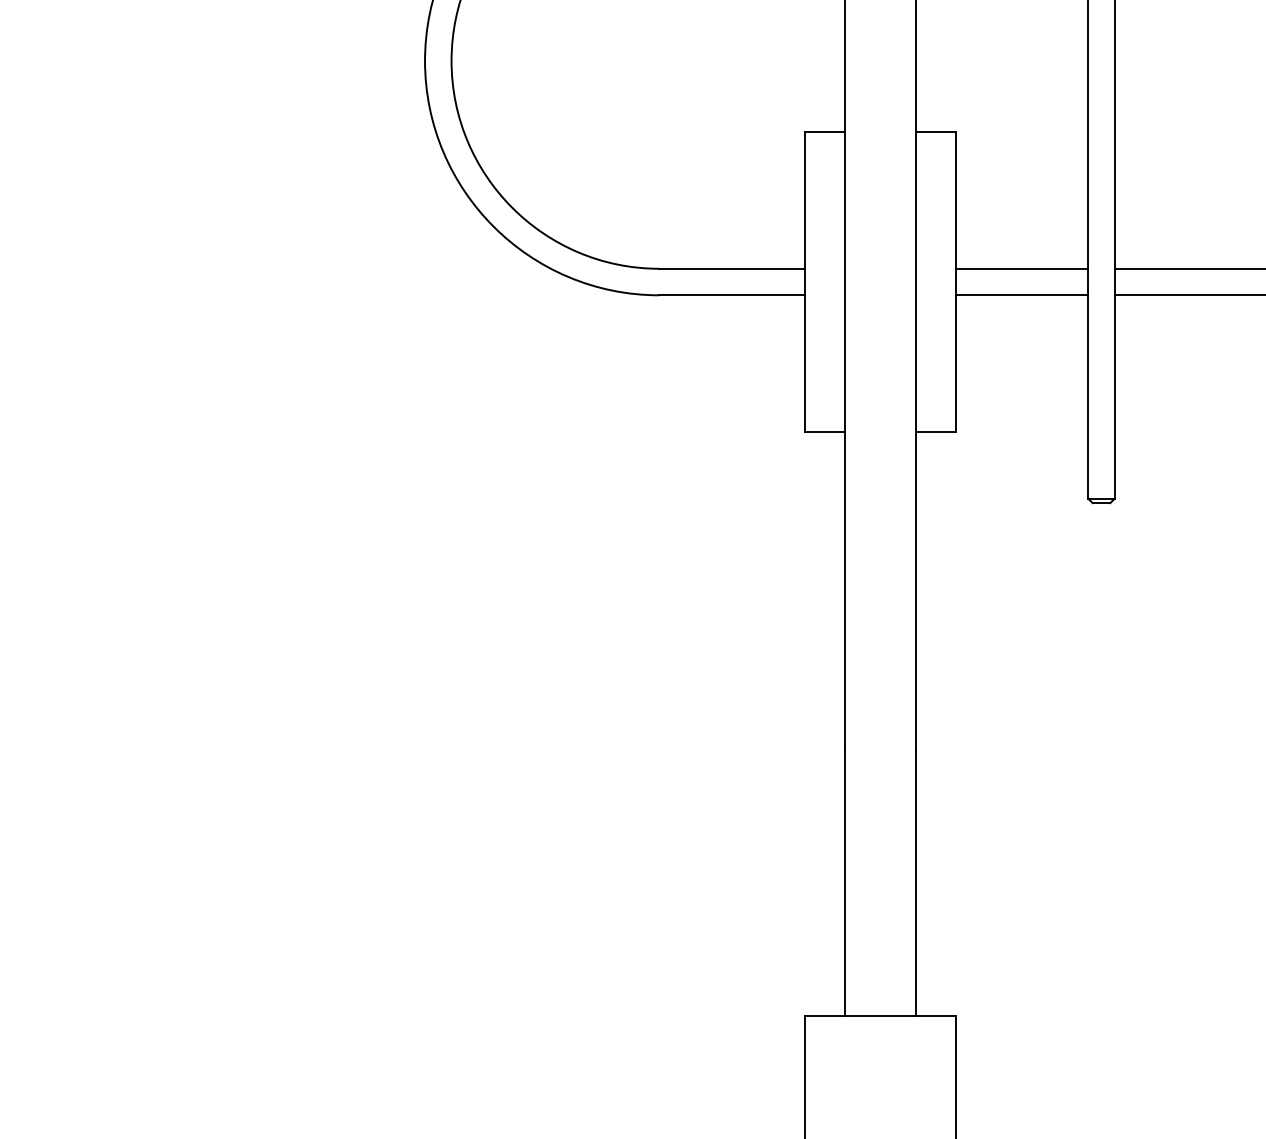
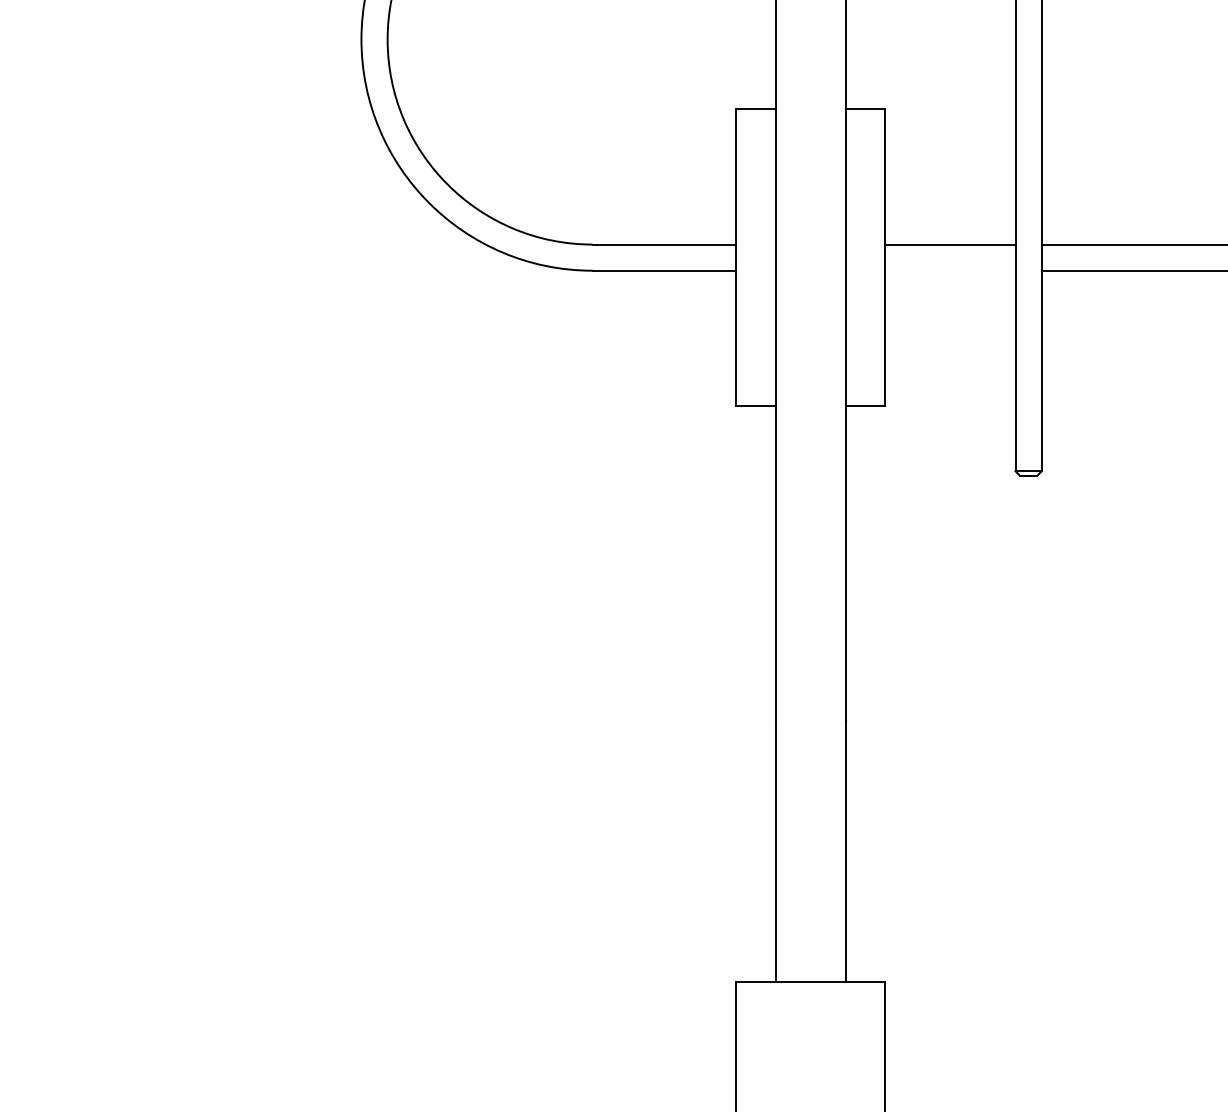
line: (1021, 295) -> (949, 270), removed

